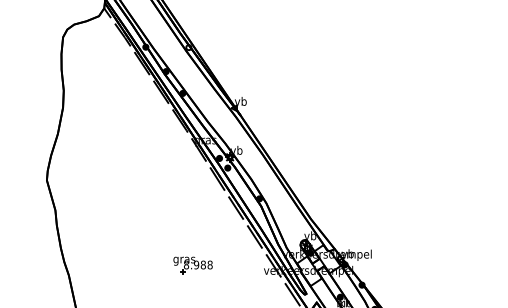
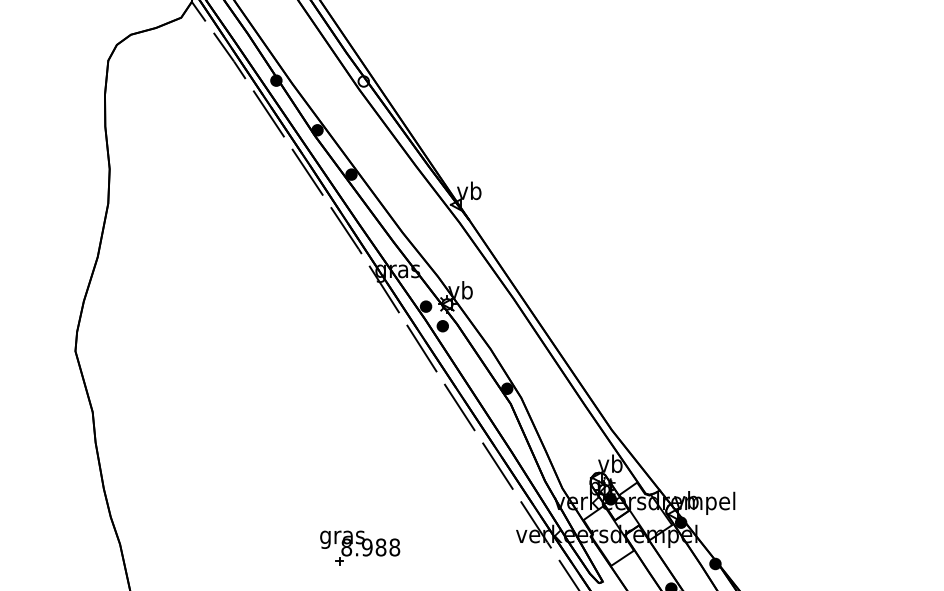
part: (192, 265) -> (358, 548), moved

